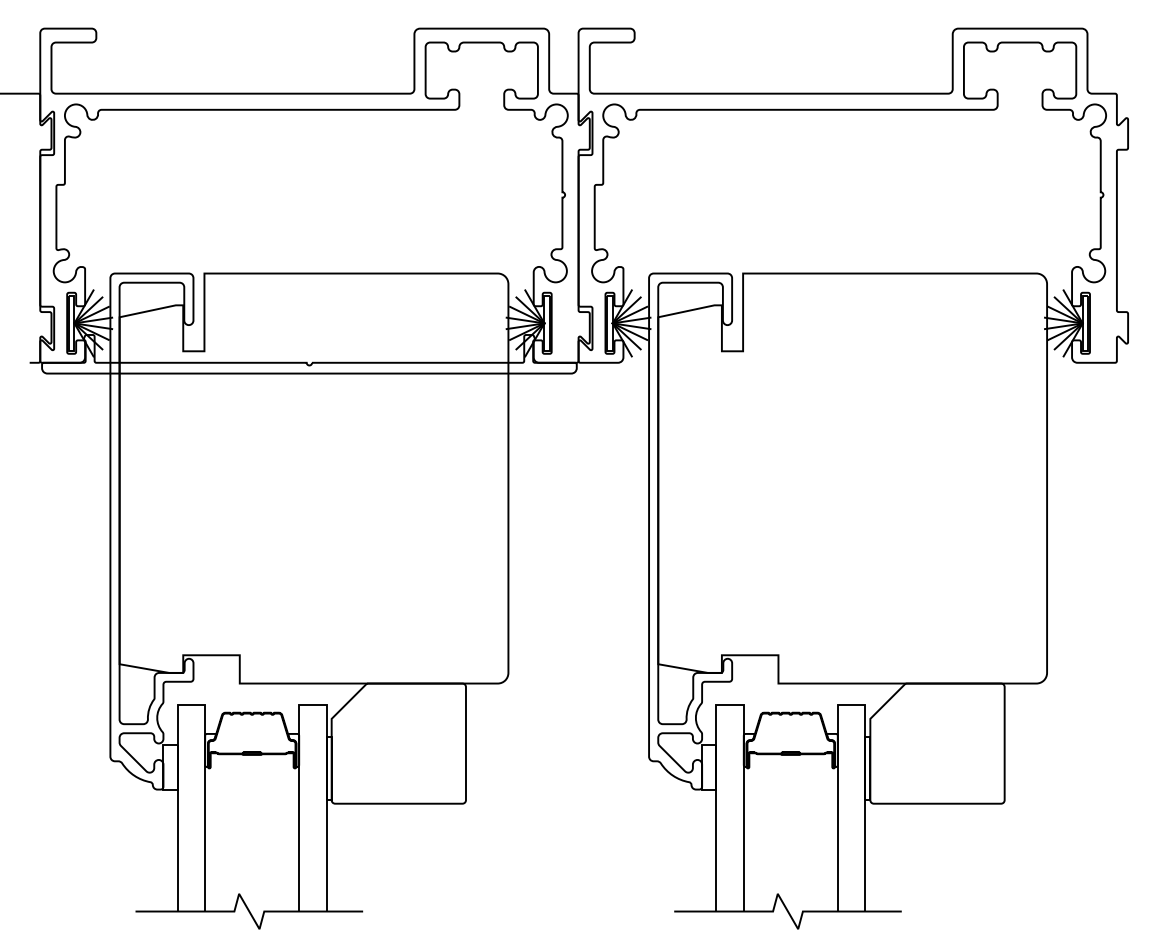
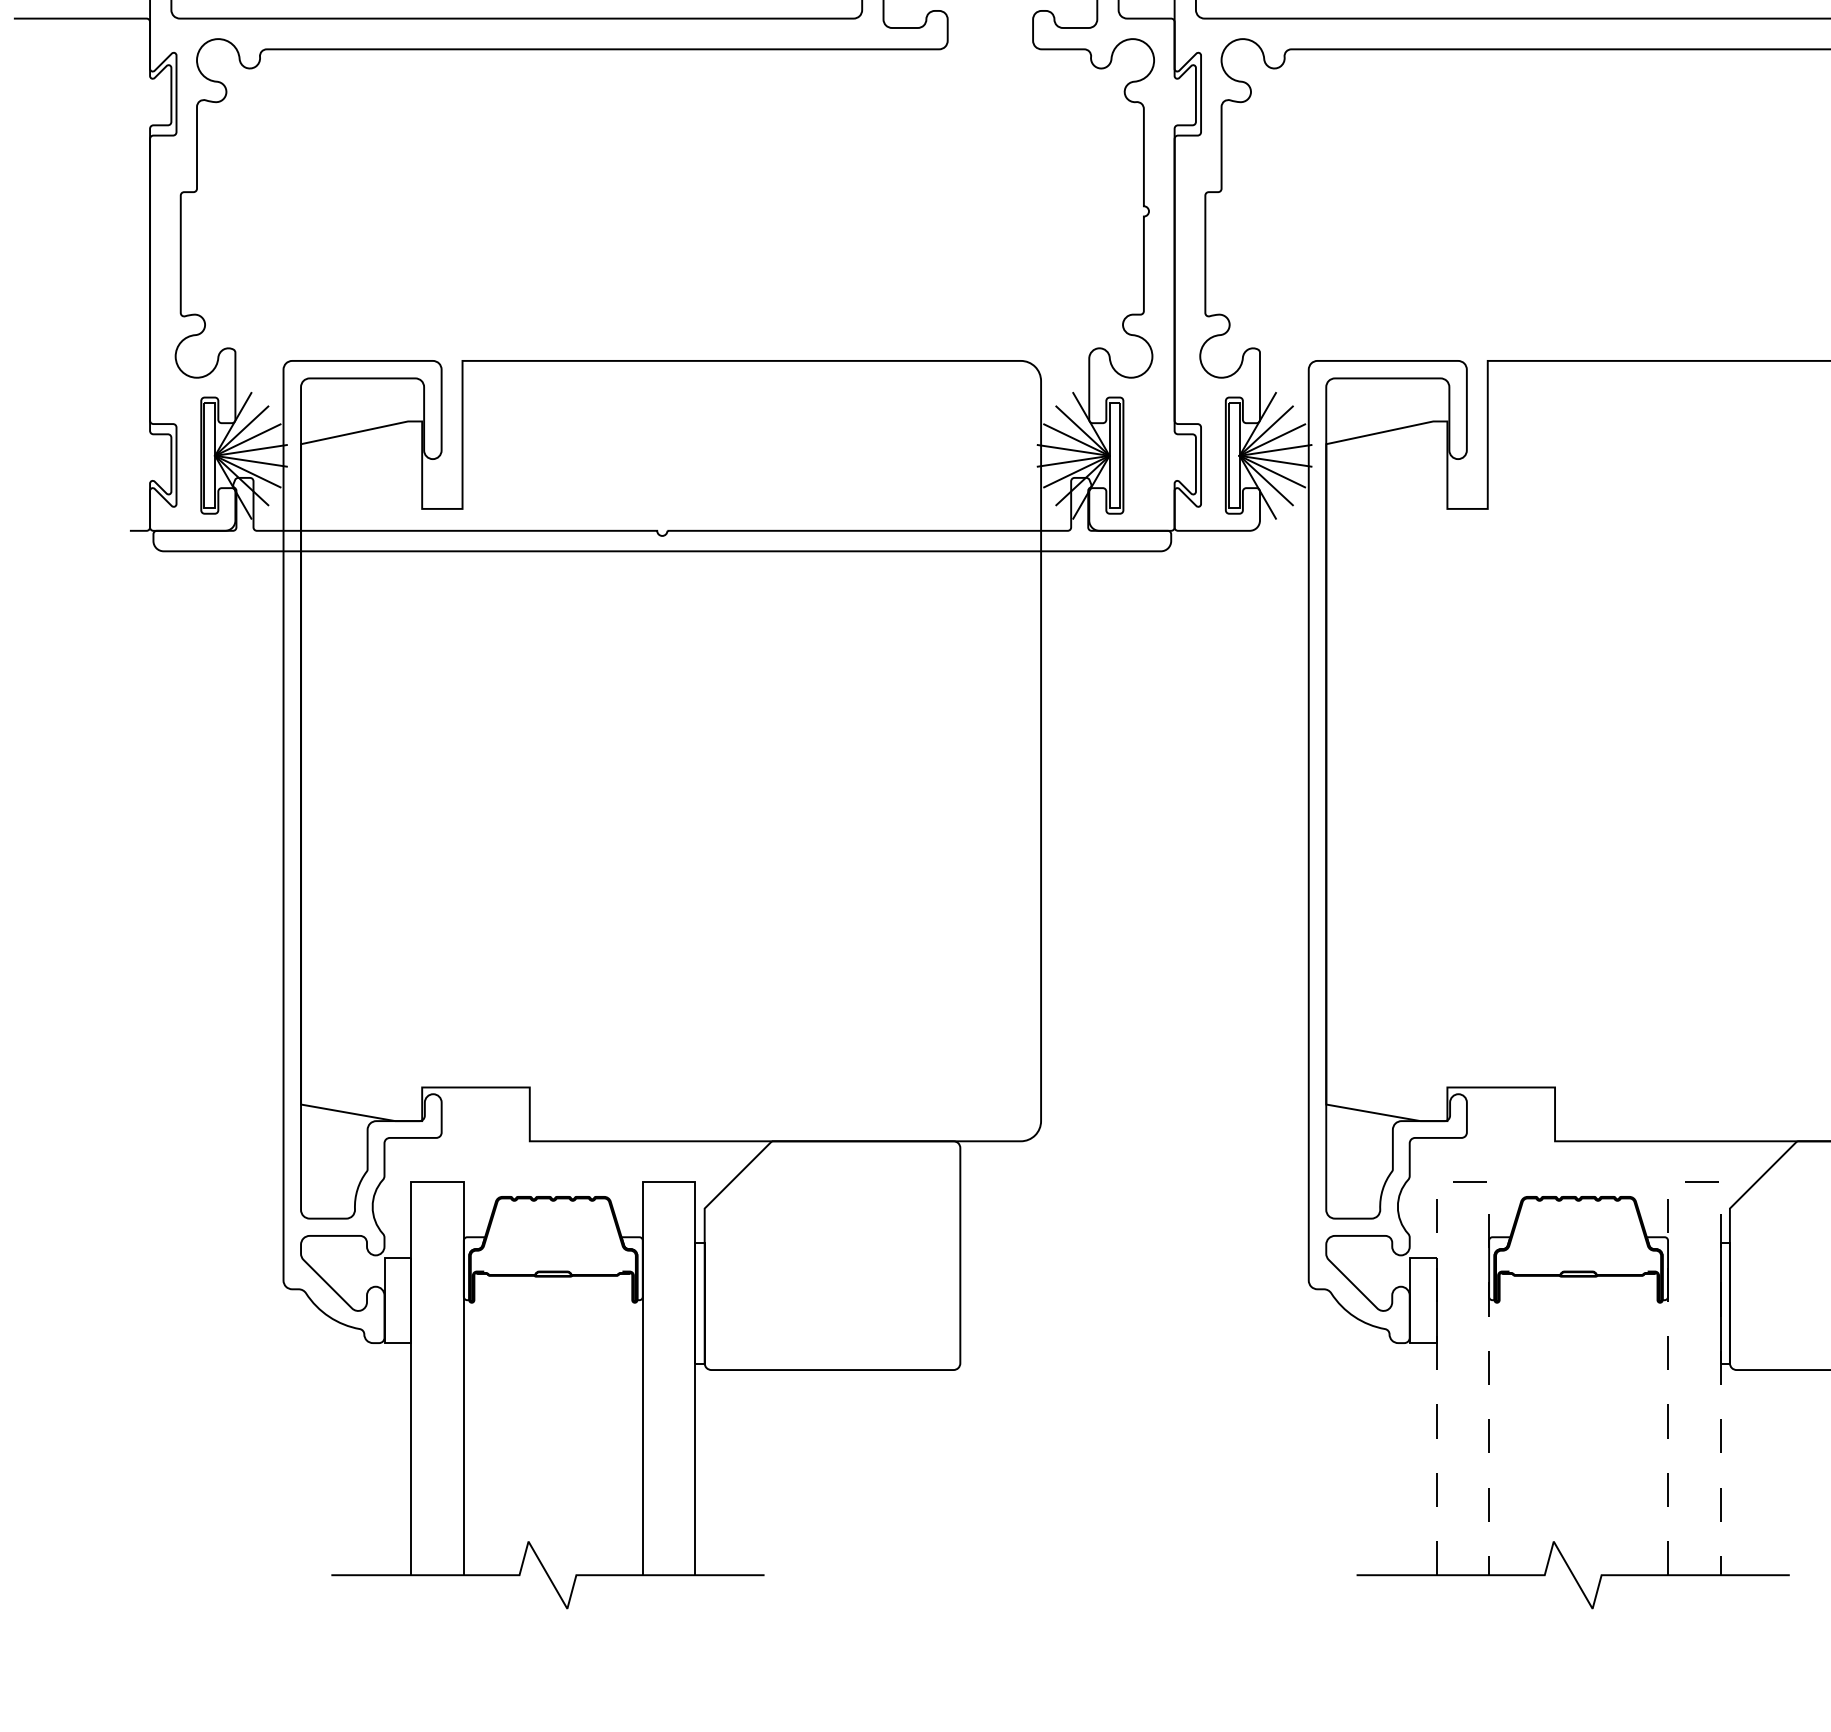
line: (730, 704) -> (1463, 1181), solid -> dashed
line: (851, 704) -> (1694, 1181), solid -> dashed

